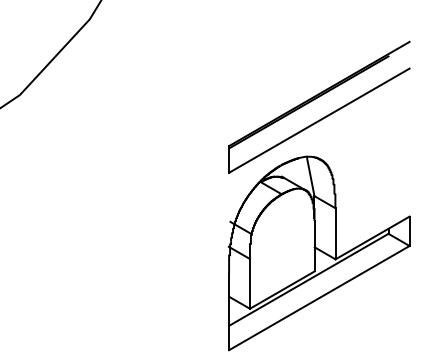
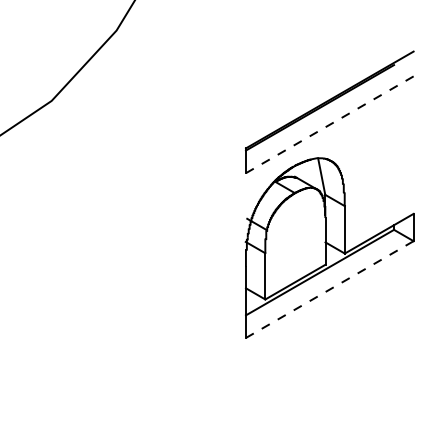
line: (319, 120) -> (329, 124), solid -> dashed
line: (319, 298) -> (329, 289), solid -> dashed

